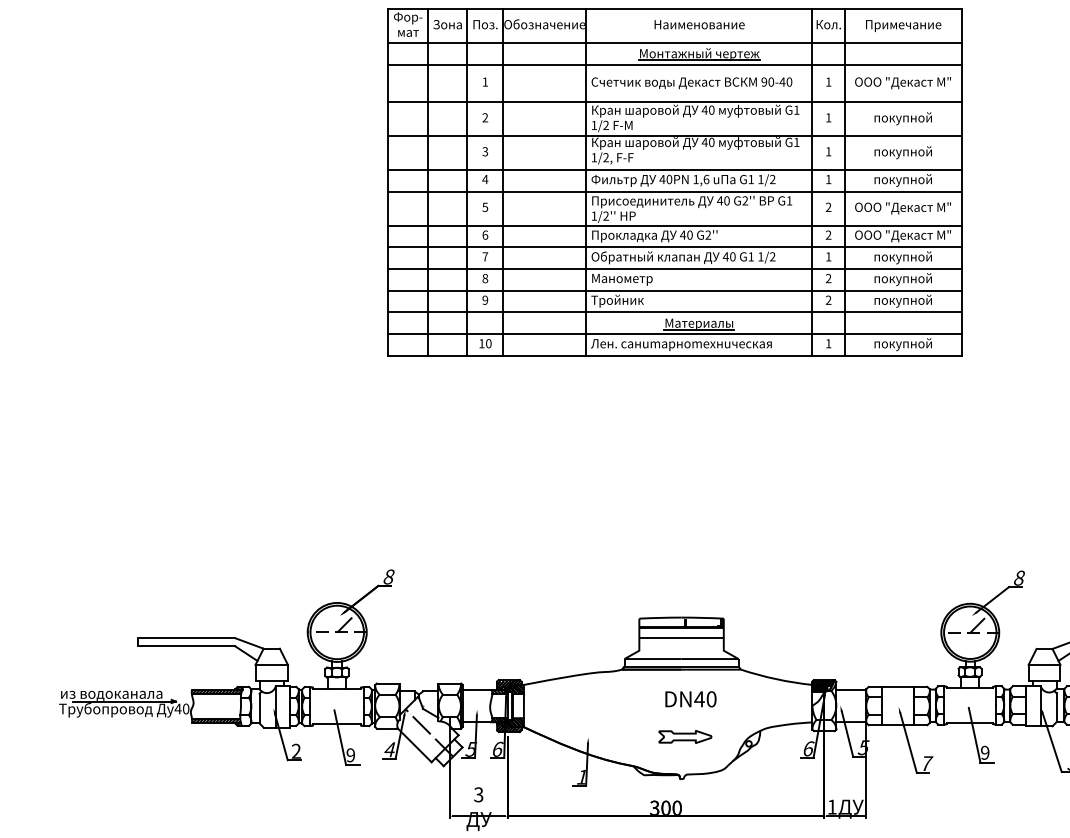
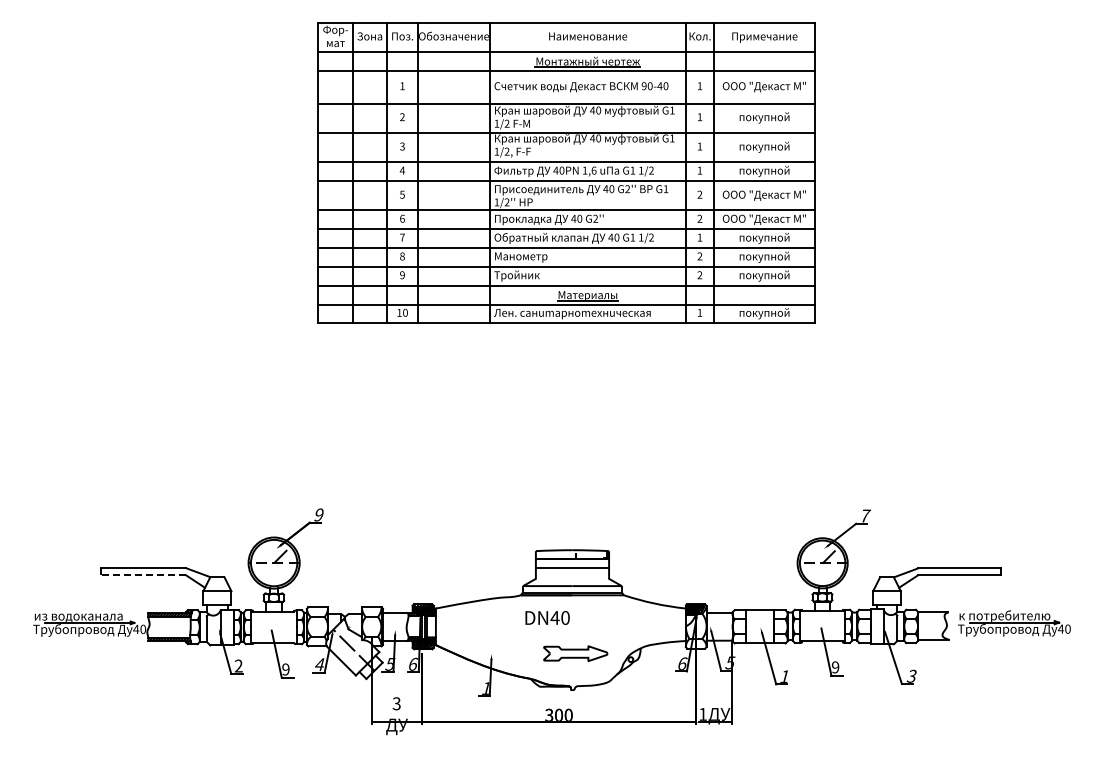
text: (388, 576) -> (318, 514), 8 -> 9
text: (1019, 577) -> (865, 515), 8 -> 7
line: (185, 646) -> (142, 575), solid -> dashed
text: (690, 698) -> (547, 617), moved
part: (685, 736) -> (575, 653), size x1.4
text: (927, 763) -> (785, 676), 7 -> 1

